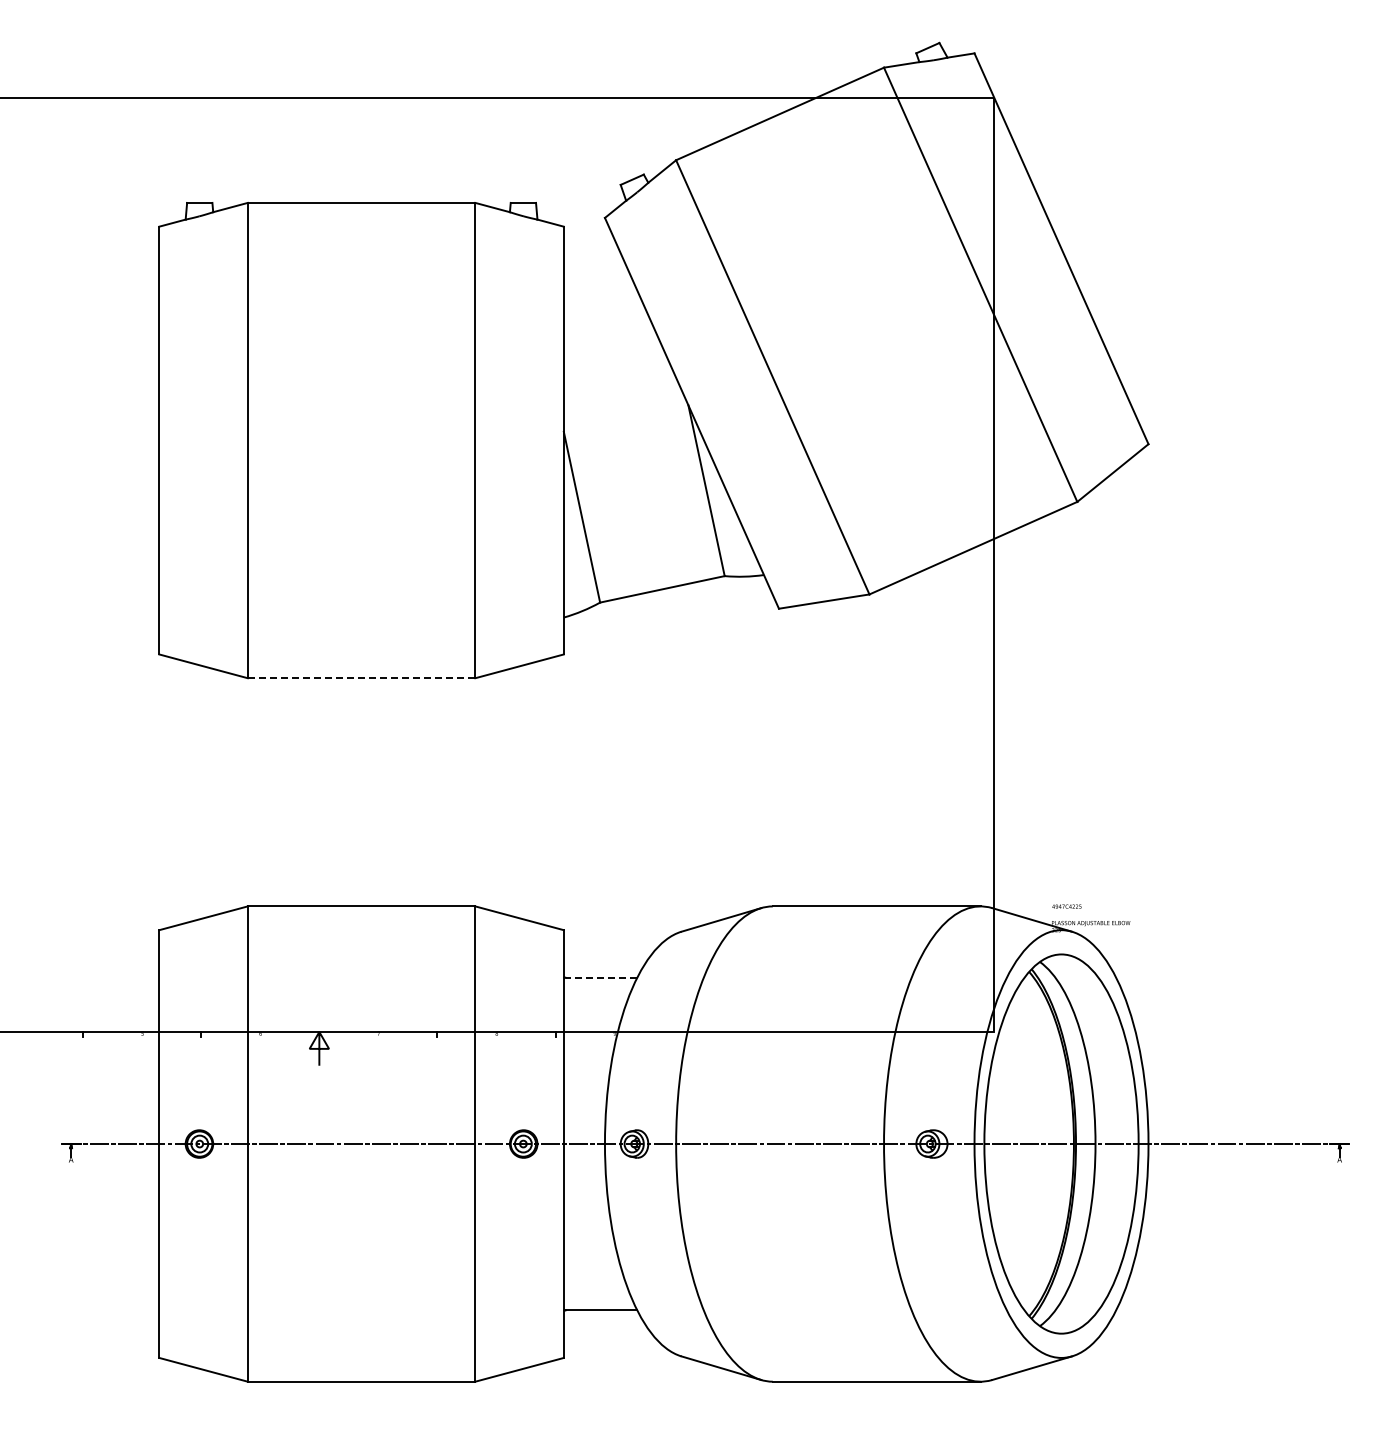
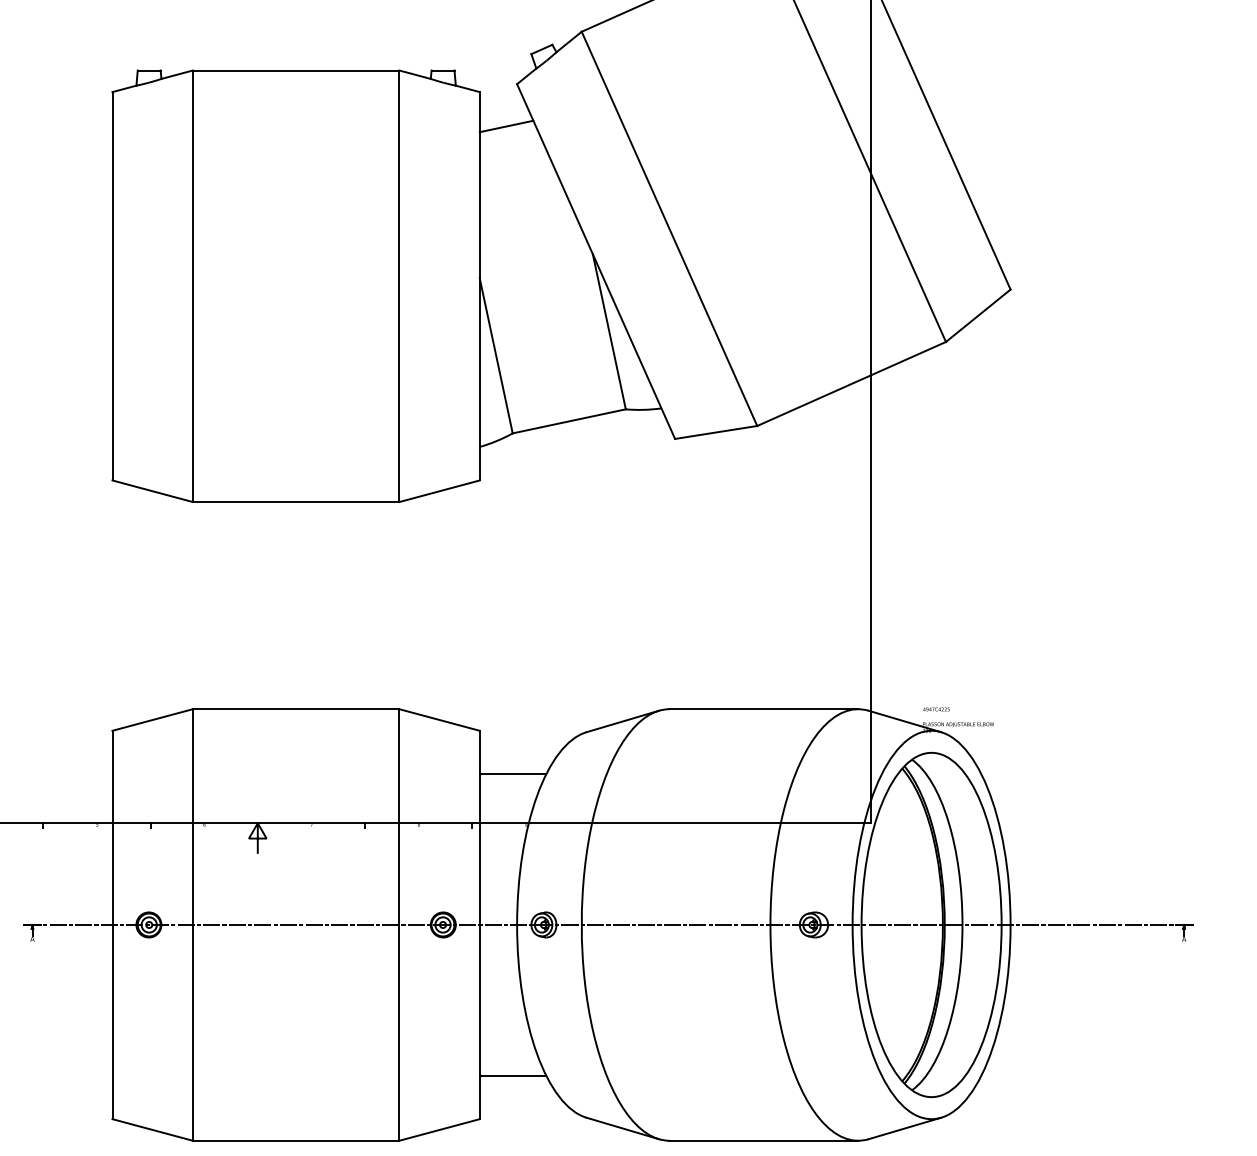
line: (592, 264) -> (505, 126), added
line: (361, 678) -> (296, 502), dashed -> solid
line: (601, 978) -> (513, 774), dashed -> solid

